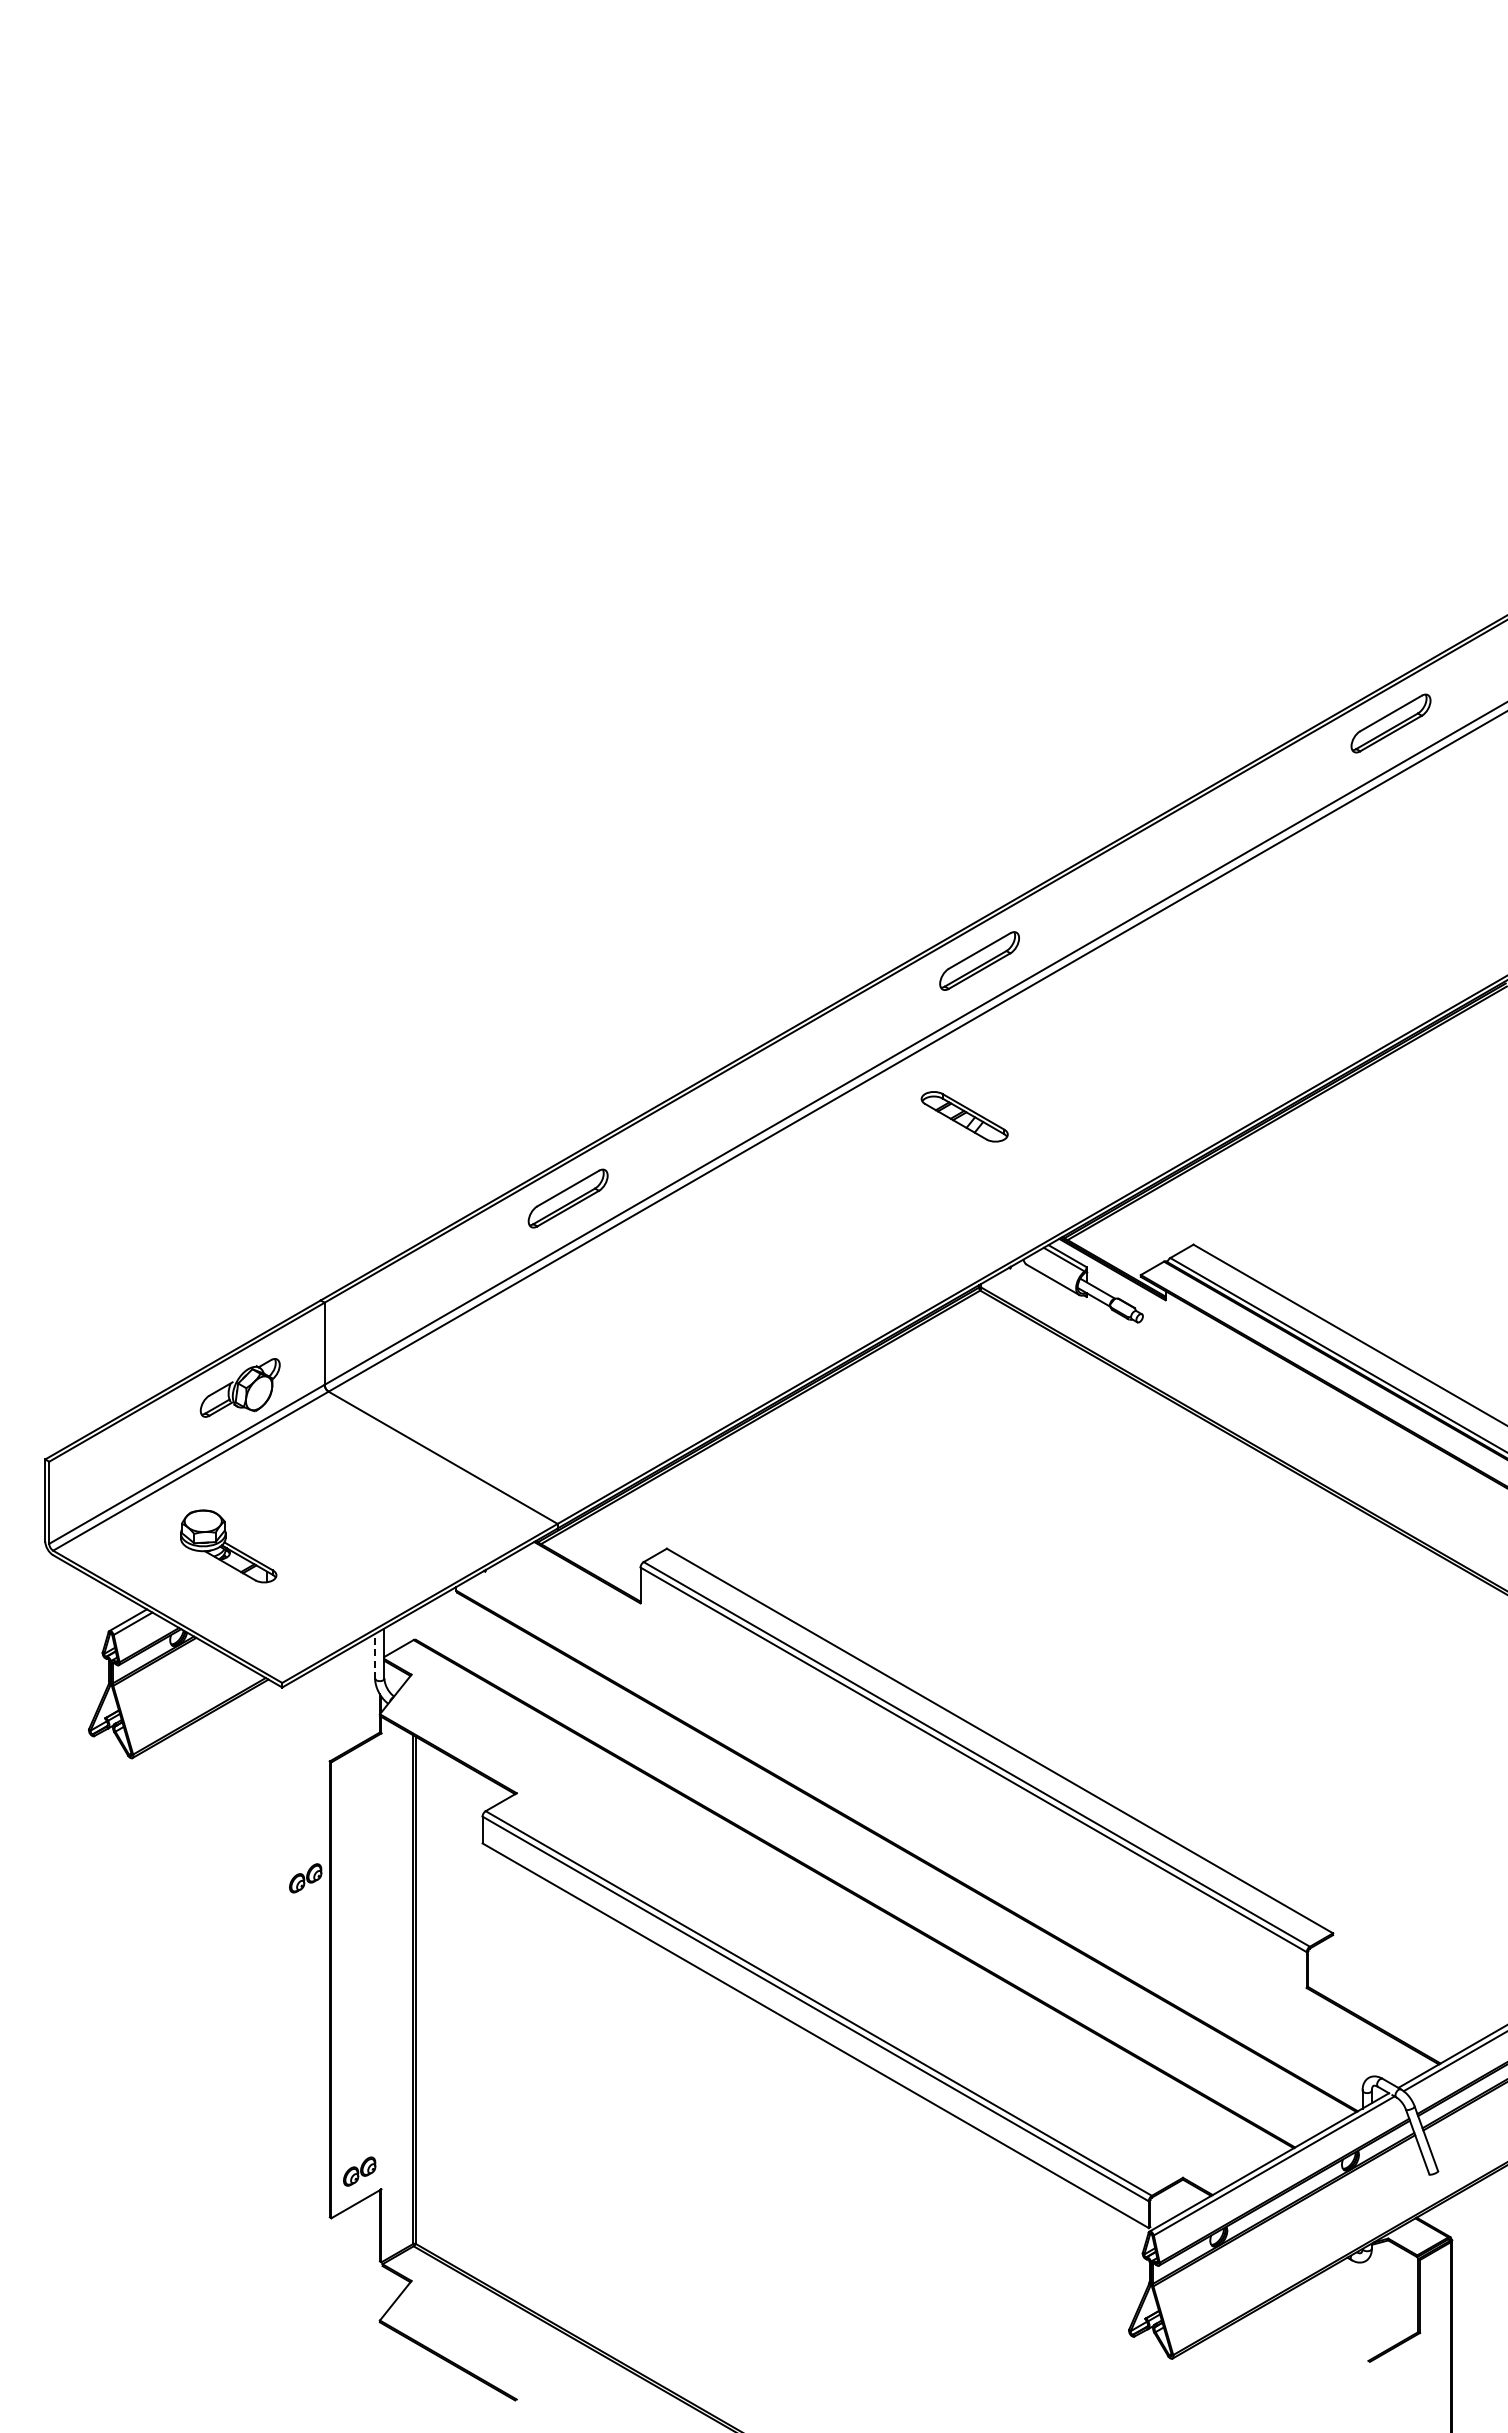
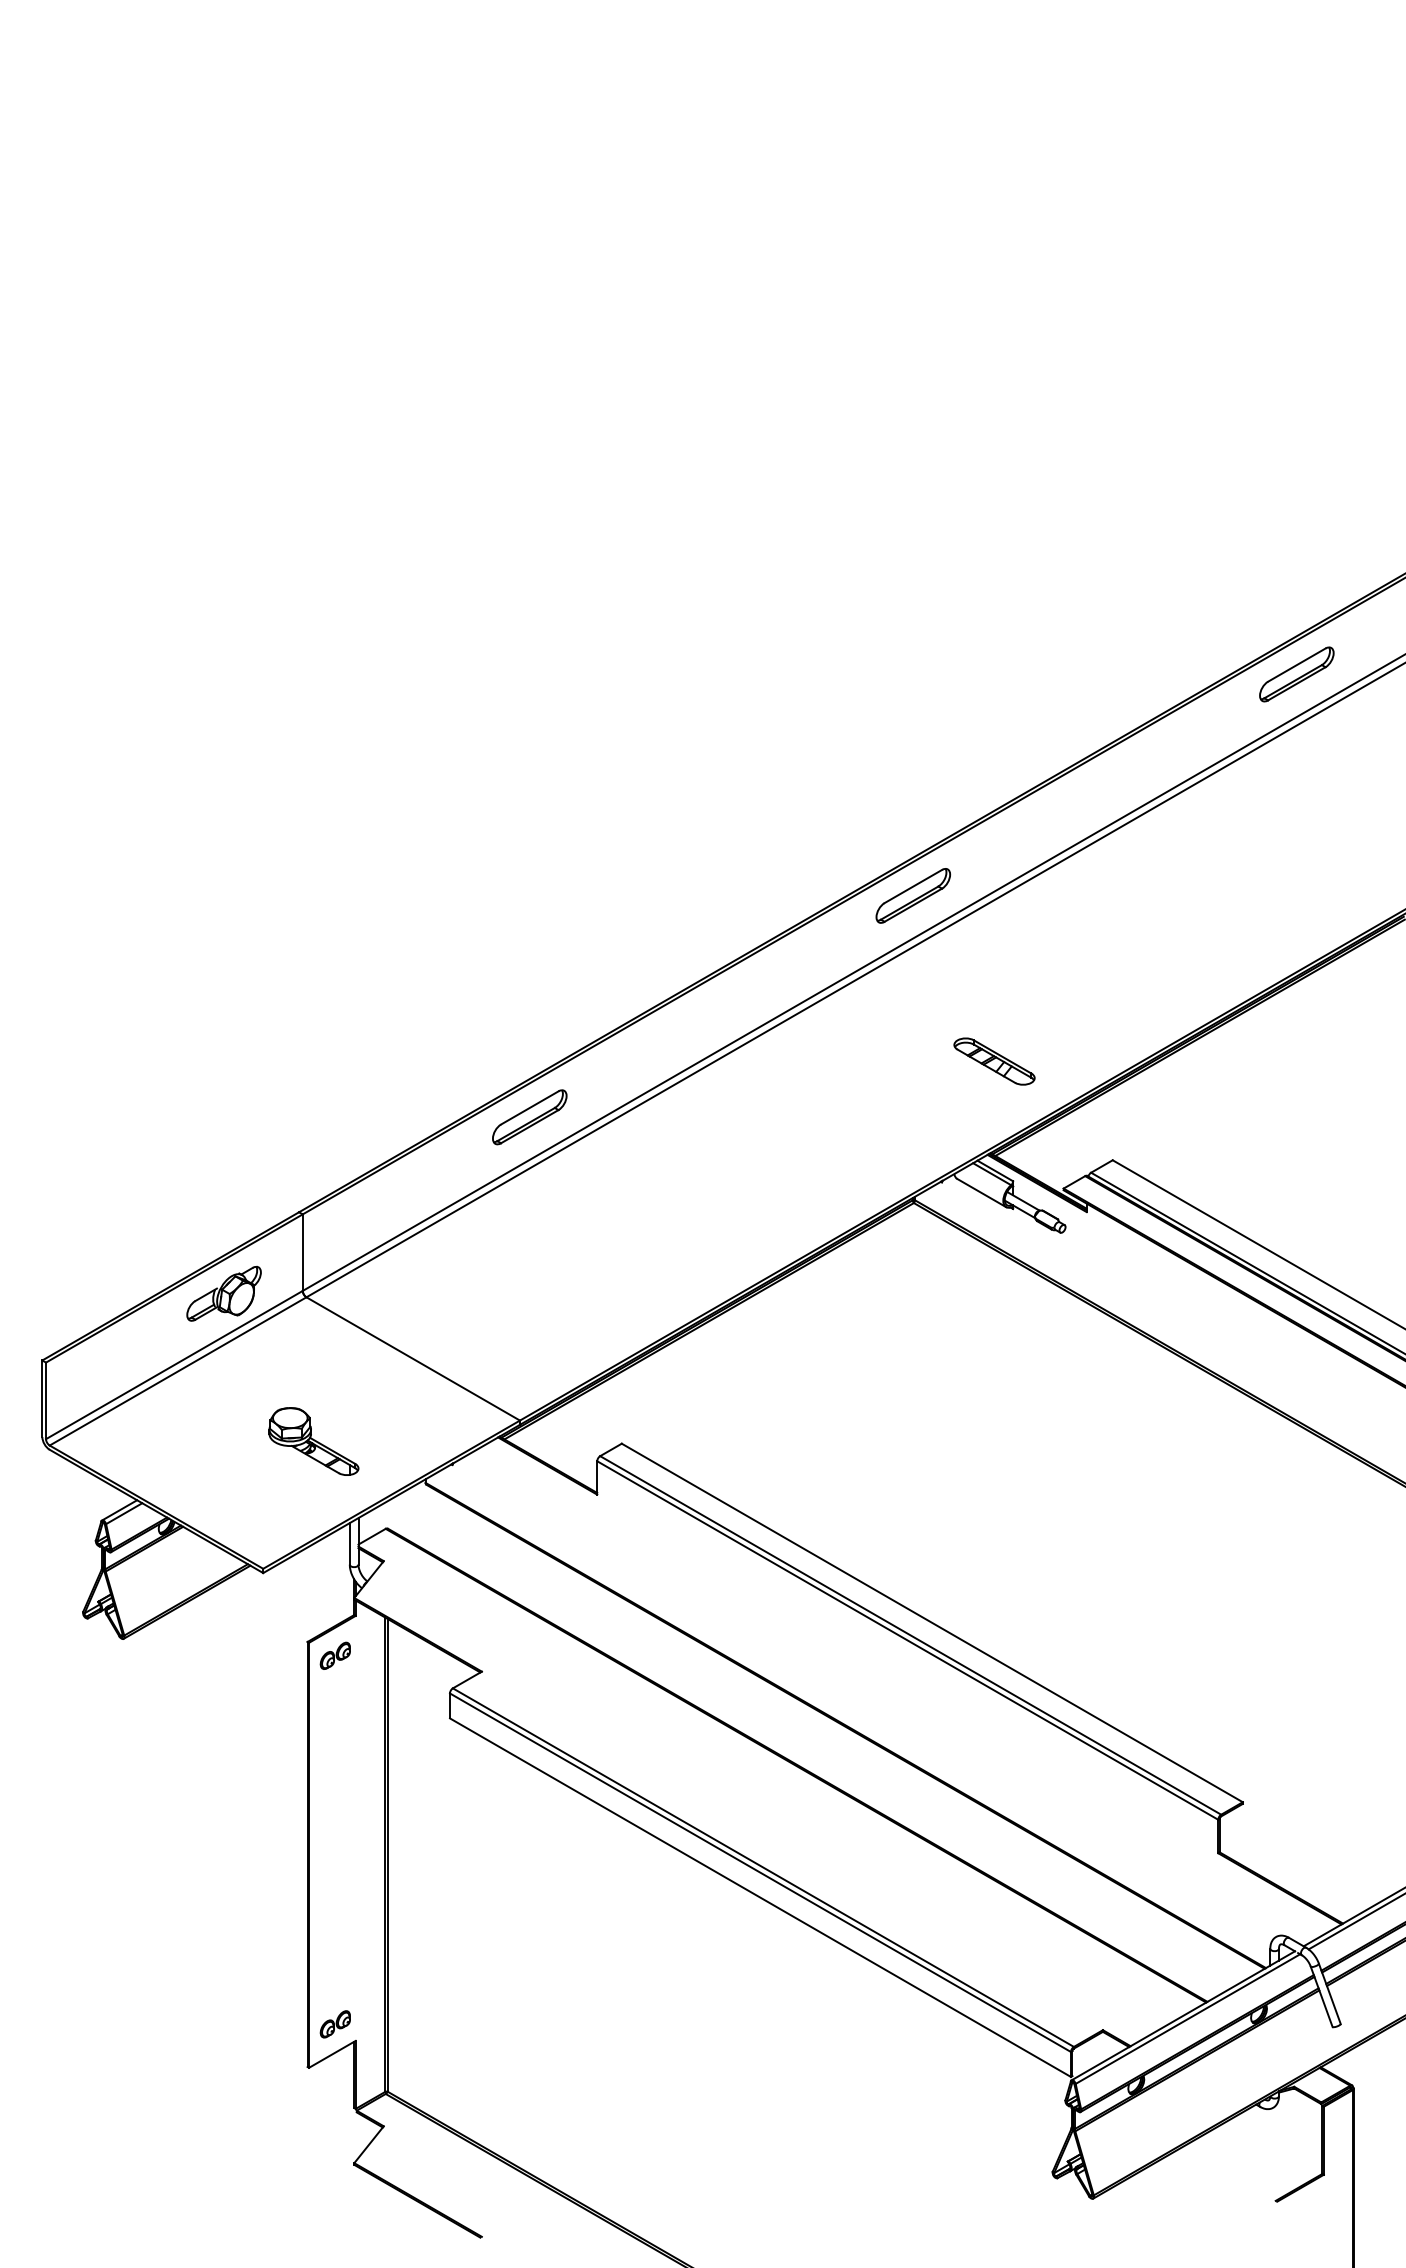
part: (964, 1116) -> (994, 1061), moved
part: (228, 1546) -> (313, 1441), moved
line: (375, 1655) -> (350, 1543), dashed -> solid
part: (305, 1878) -> (335, 1656), moved

